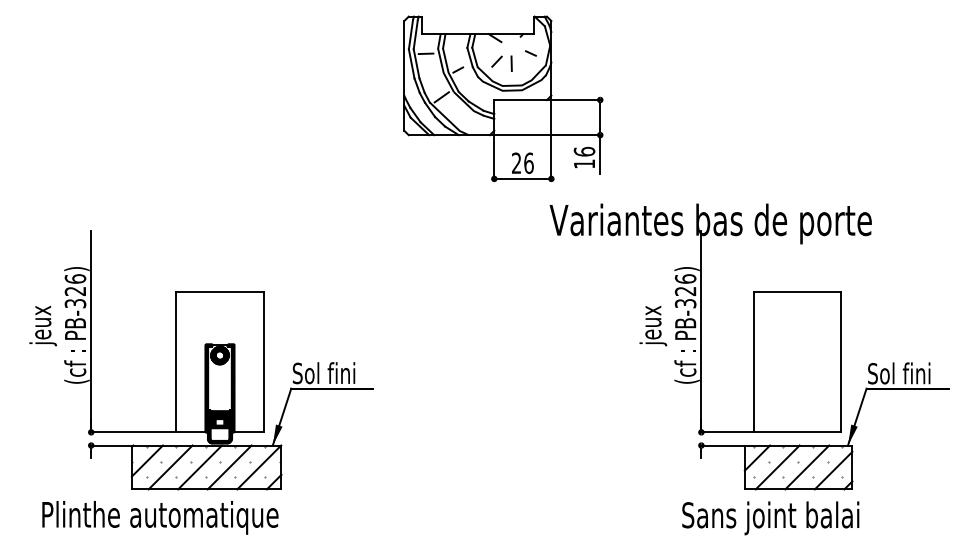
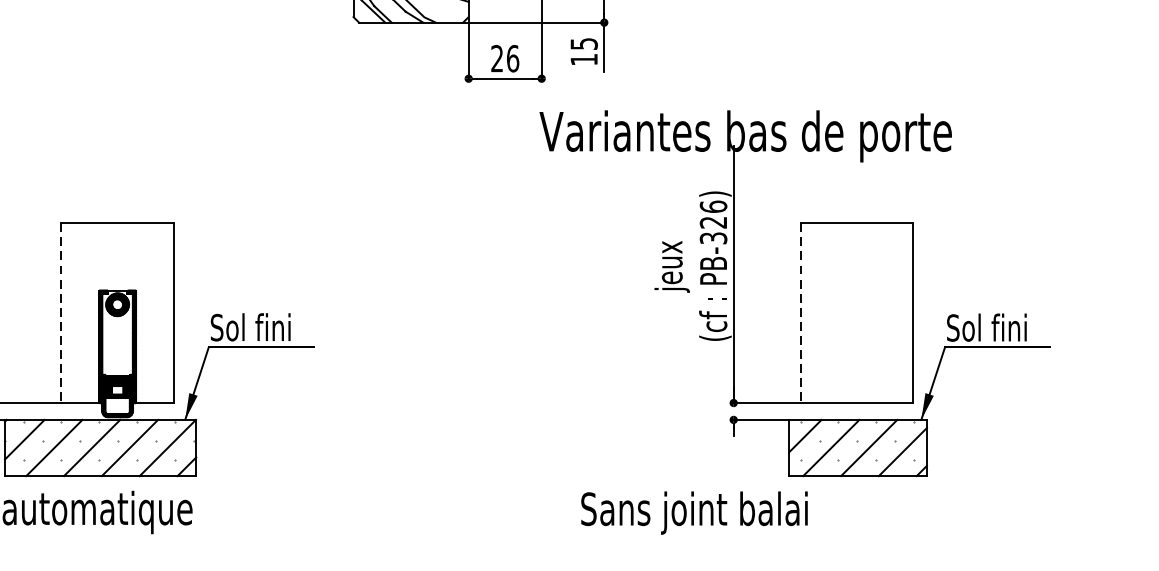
text: (584, 151) -> (584, 43), 16 -> 15
line: (176, 362) -> (61, 313), solid -> dashed
line: (753, 362) -> (800, 313), solid -> dashed
text: (770, 518) -> (694, 513), moved

